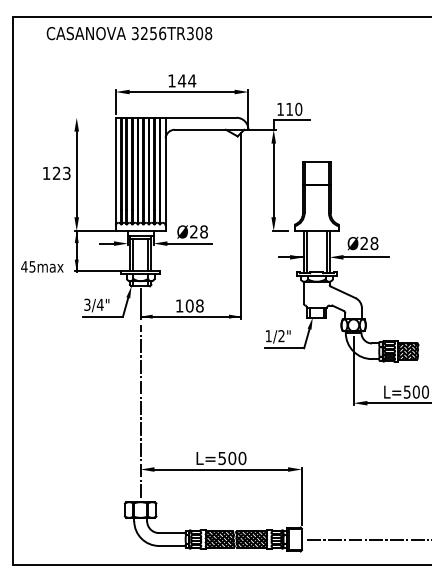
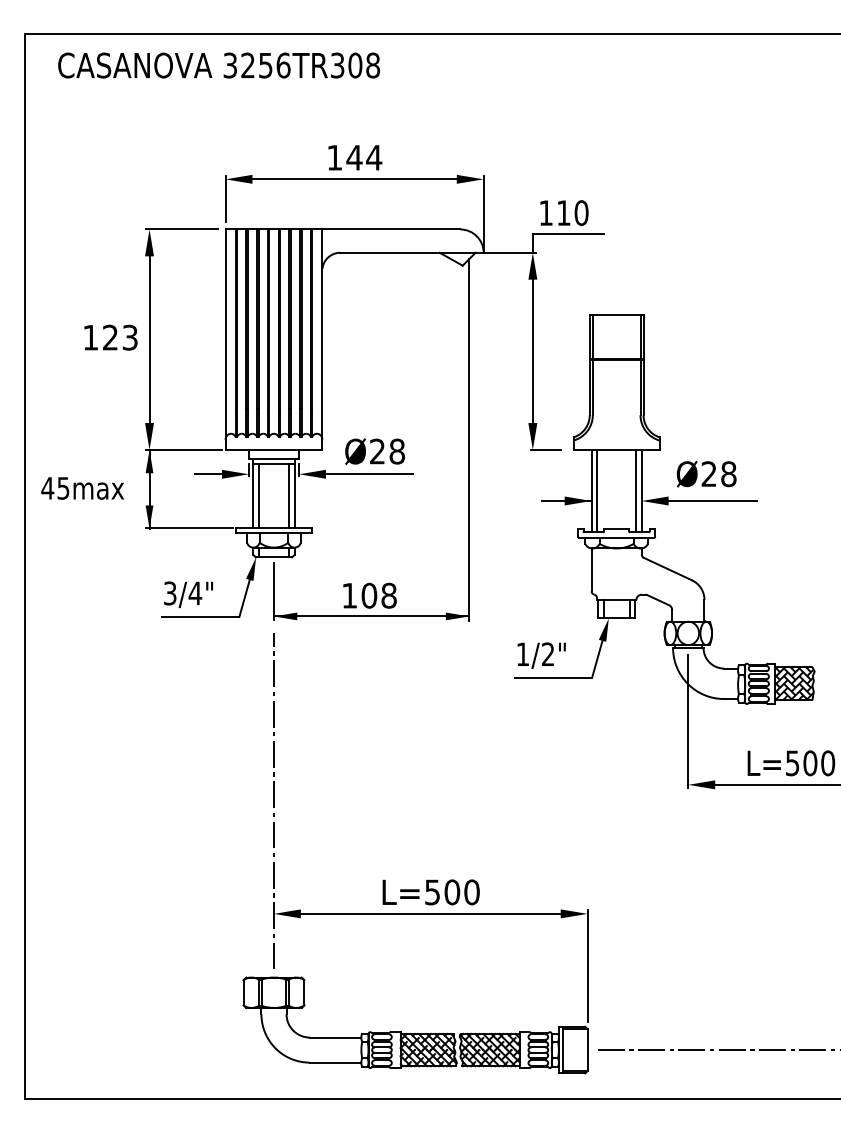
text: (129, 33) -> (219, 65), moved
line: (93, 117) -> (182, 228), added
text: (42, 266) -> (82, 487), moved

